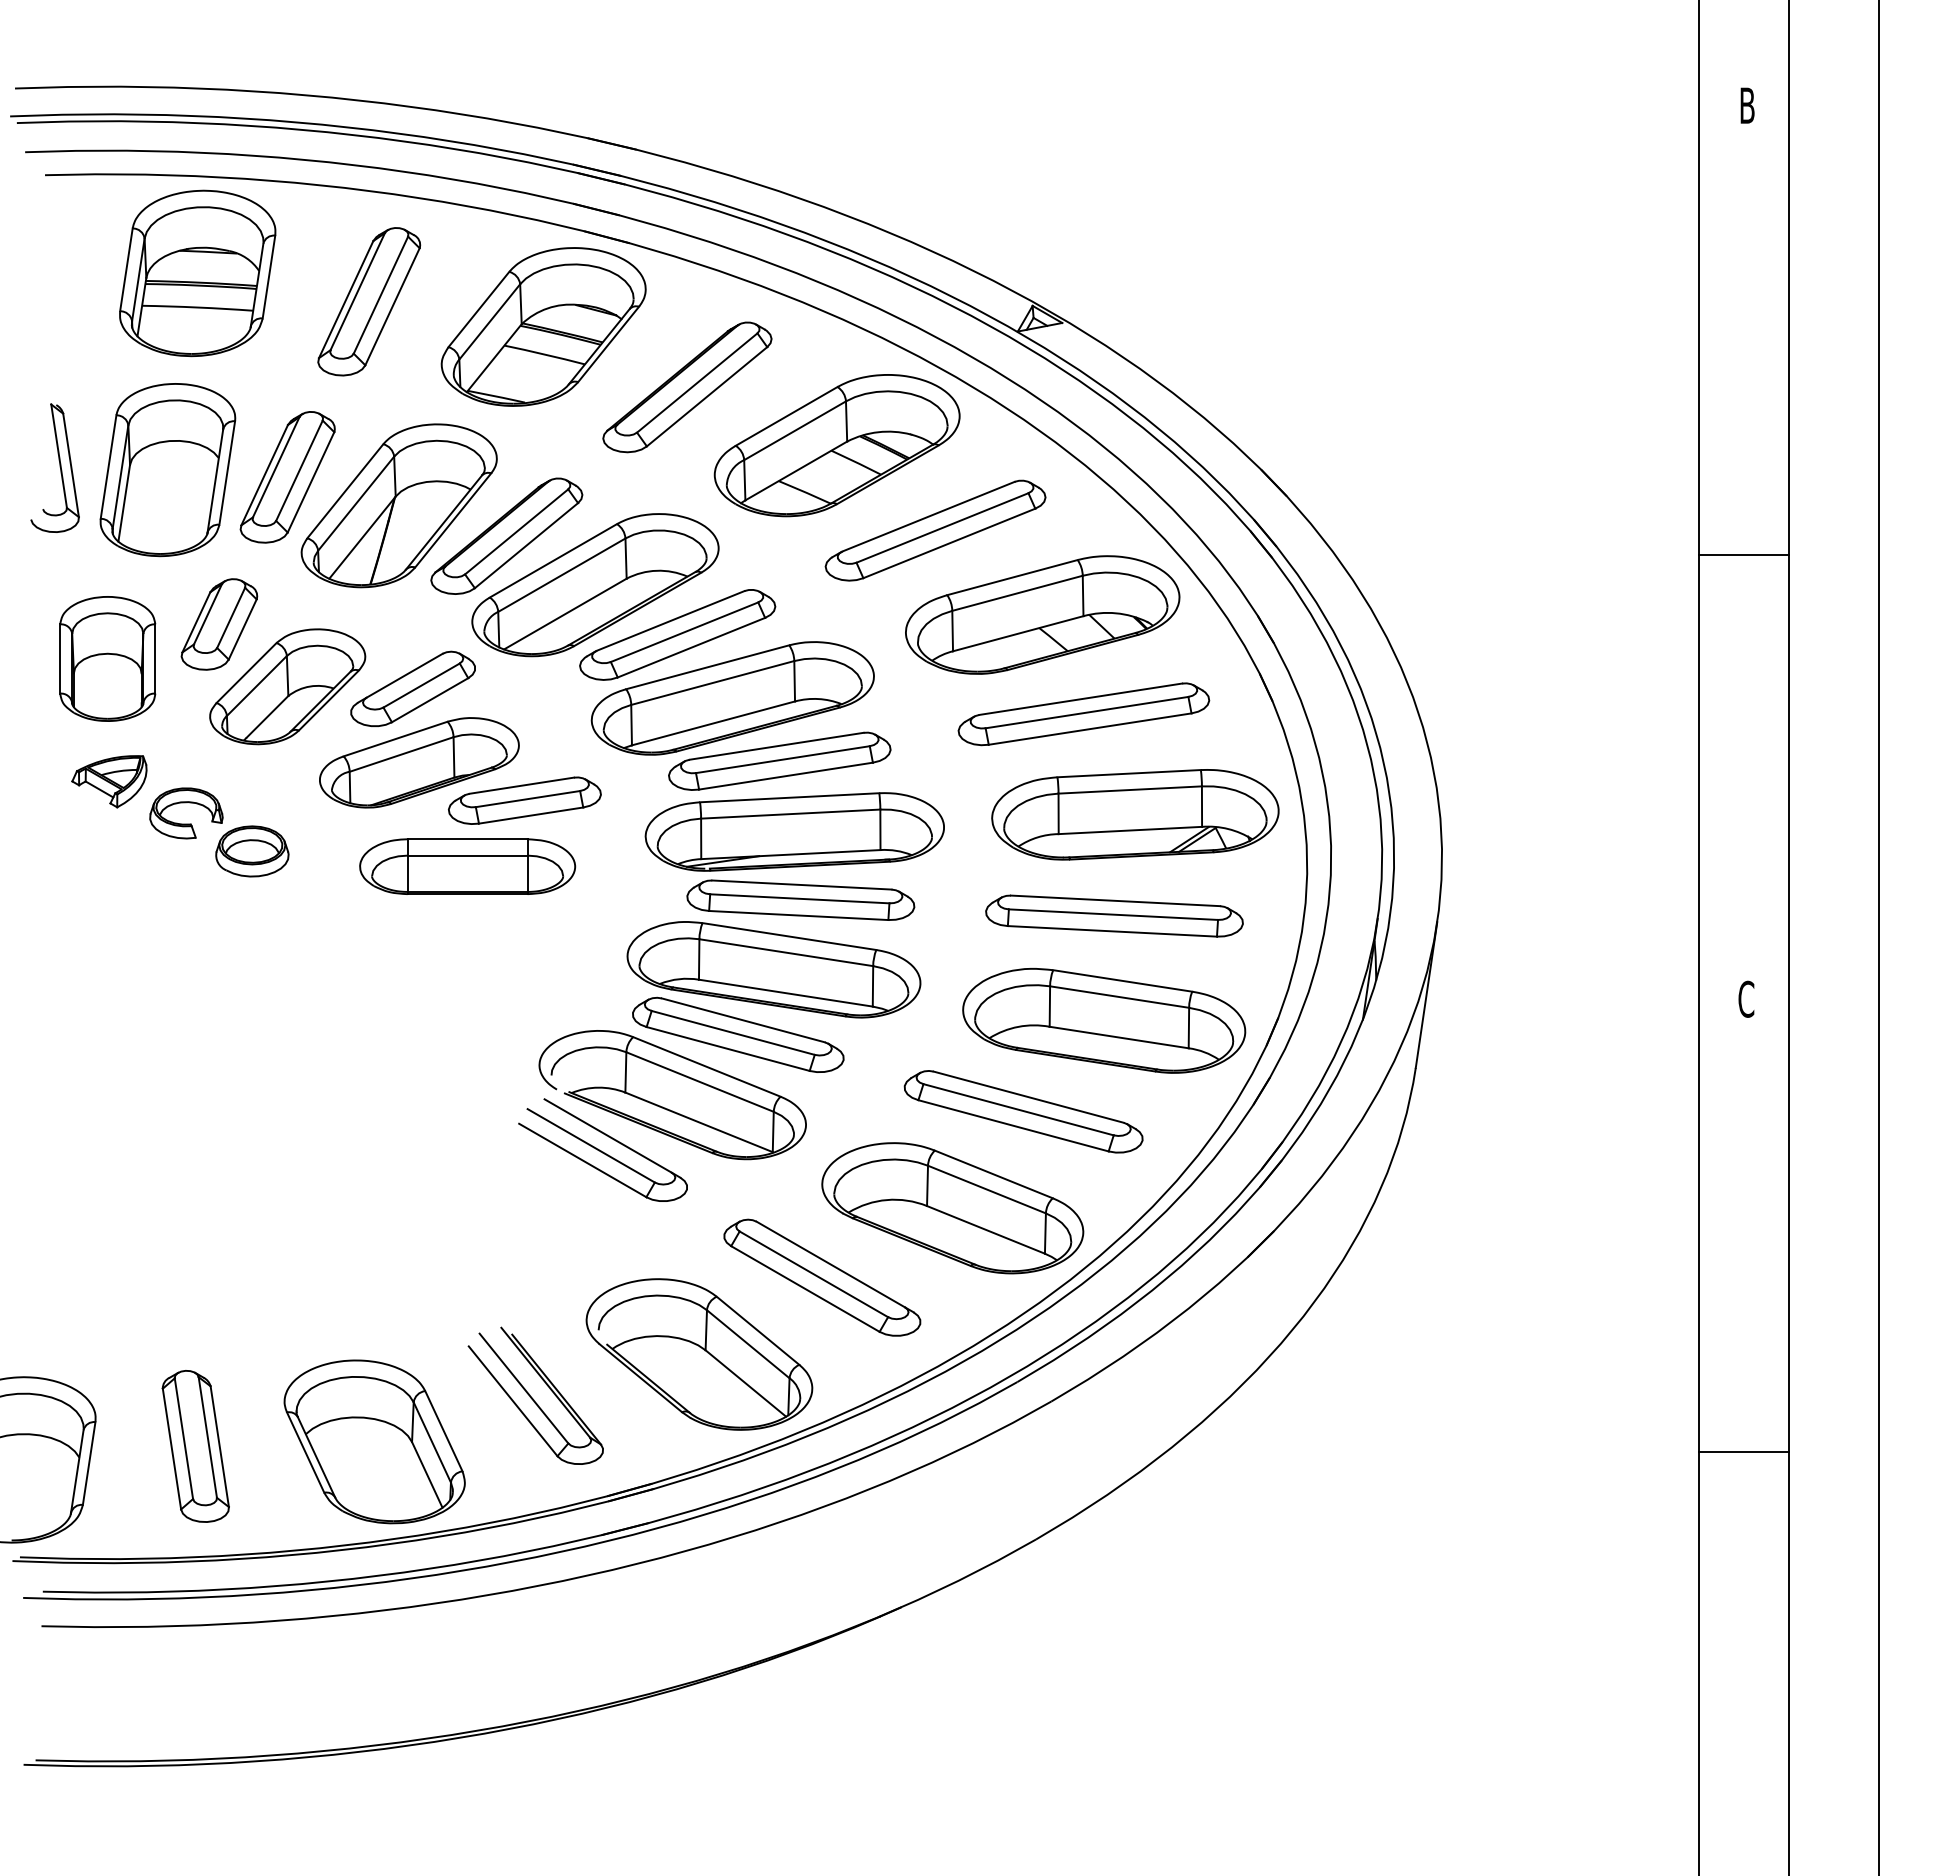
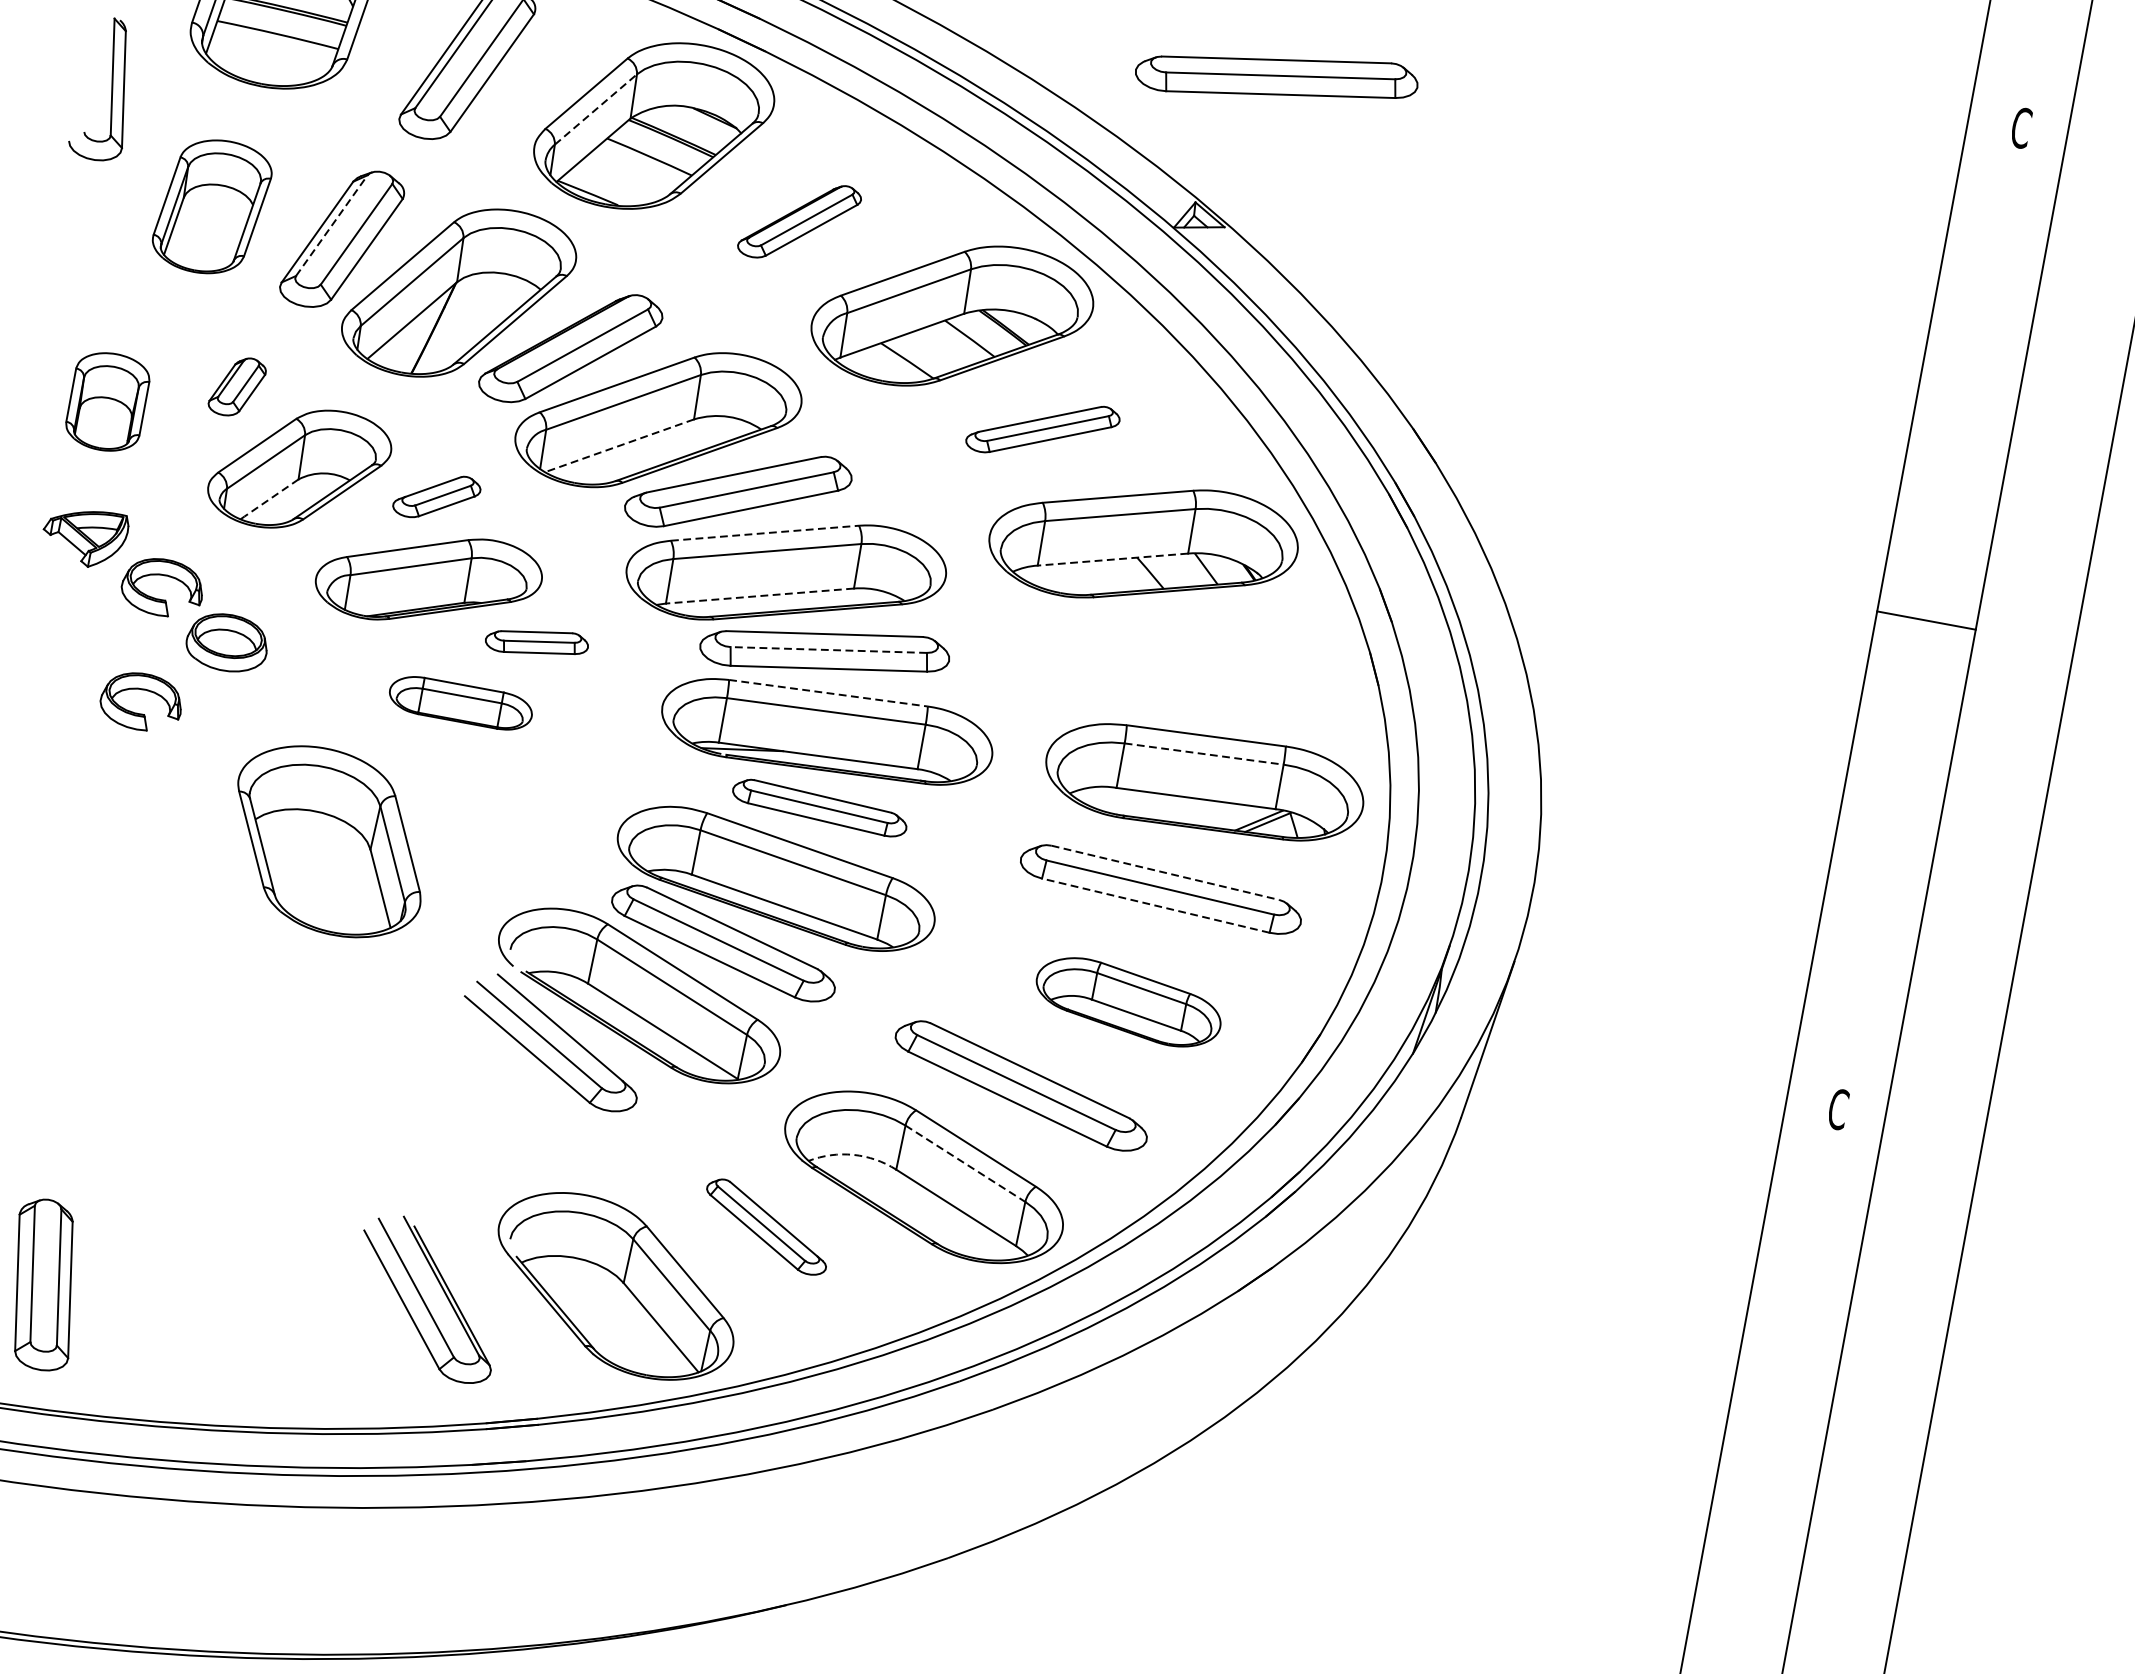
text: (1747, 105) -> (2021, 127), B -> C
line: (490, 321) -> (596, 109), solid -> dashed
part: (687, 387) -> (799, 221), size x0.6
line: (276, 466) -> (332, 224), solid -> dashed
part: (54, 467) -> (105, 88), moved
part: (167, 470) -> (211, 207), size x0.7
part: (935, 530) -> (1043, 429), size x0.6
line: (565, 614) -> (619, 446), solid -> dashed
part: (219, 624) -> (237, 386), size x0.6
line: (1018, 633) -> (1113, 559), solid -> dashed
part: (107, 658) -> (107, 401), size x0.7
line: (708, 667) -> (765, 533), solid -> dashed
part: (412, 688) -> (436, 496), size x0.6
part: (1083, 714) -> (1276, 77), moved
line: (267, 717) -> (271, 498), solid -> dashed
line: (713, 723) -> (759, 596), solid -> dashed
line: (782, 759) -> (828, 649), solid -> dashed
line: (1130, 790) -> (1204, 754), solid -> dashed
line: (789, 797) -> (828, 692), solid -> dashed
part: (524, 800) -> (536, 642), size x0.6
part: (467, 866) -> (460, 703), size x0.6
part: (800, 899) -> (819, 807), size x0.7
line: (1115, 900) -> (1165, 872), solid -> dashed
part: (186, 907) -> (143, 690), added
line: (1112, 931) -> (1155, 905), solid -> dashed
part: (1104, 1020) -> (1128, 1001), size x0.6
line: (986, 1189) -> (964, 1163), solid -> dashed
arc: (887, 1200) -> (853, 1155), solid -> dashed
part: (822, 1277) -> (766, 1226), size x0.6
part: (374, 1441) -> (329, 841), moved
line: (1744, 1452) -> (1743, 1606), removed

